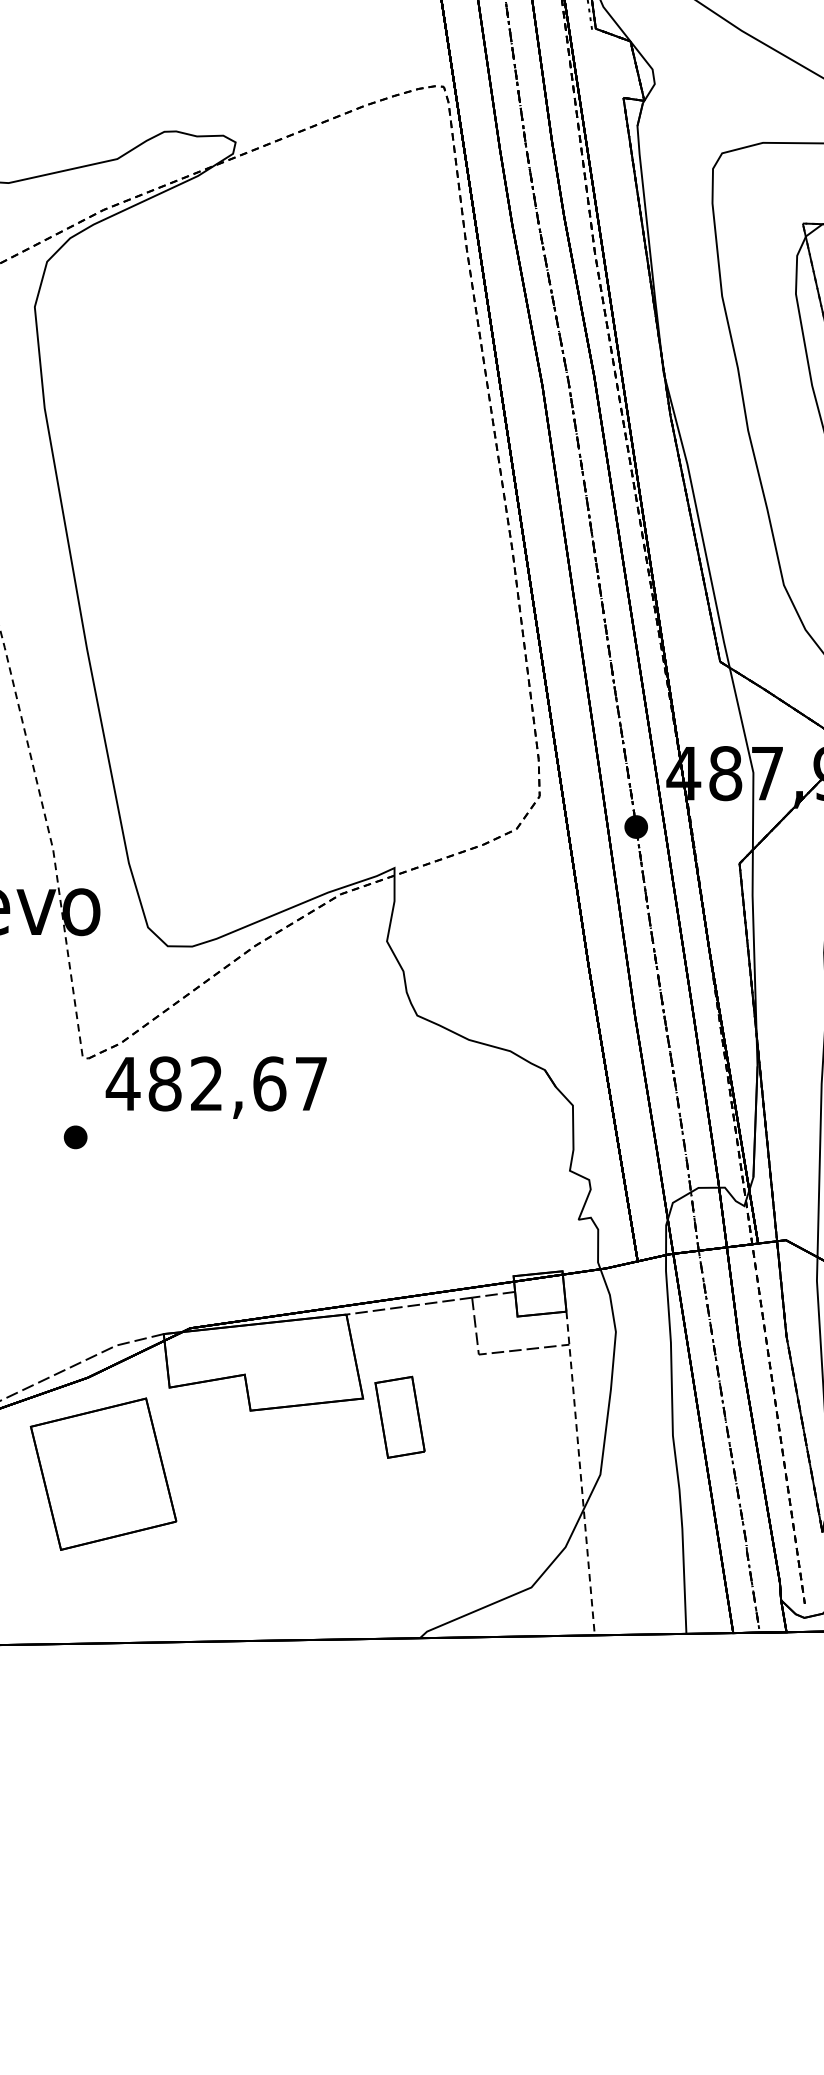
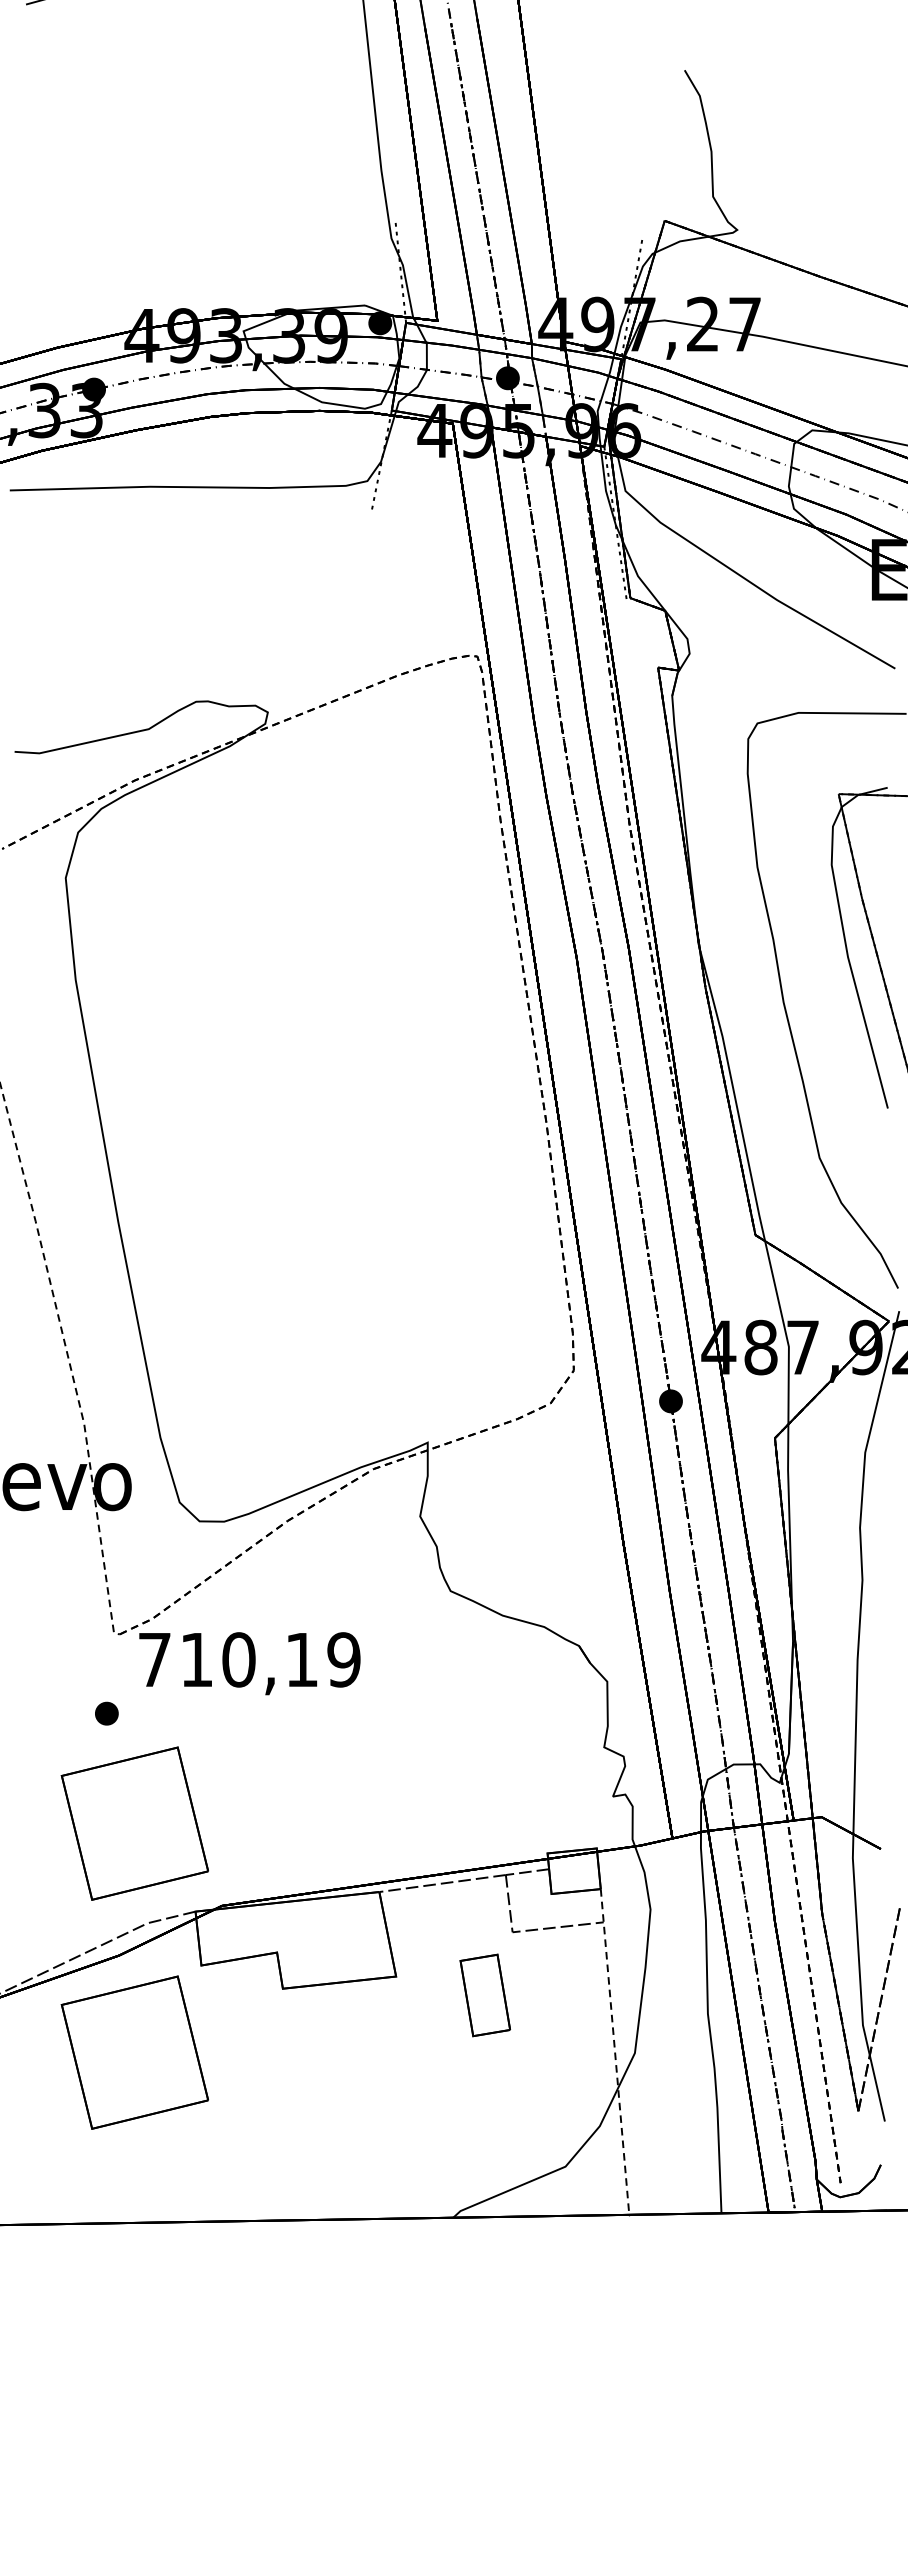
text: (216, 1083) -> (248, 1659), 482,67 -> 710,19
part: (103, 1246) -> (134, 1823), added
part: (399, 1417) -> (484, 1995), moved

